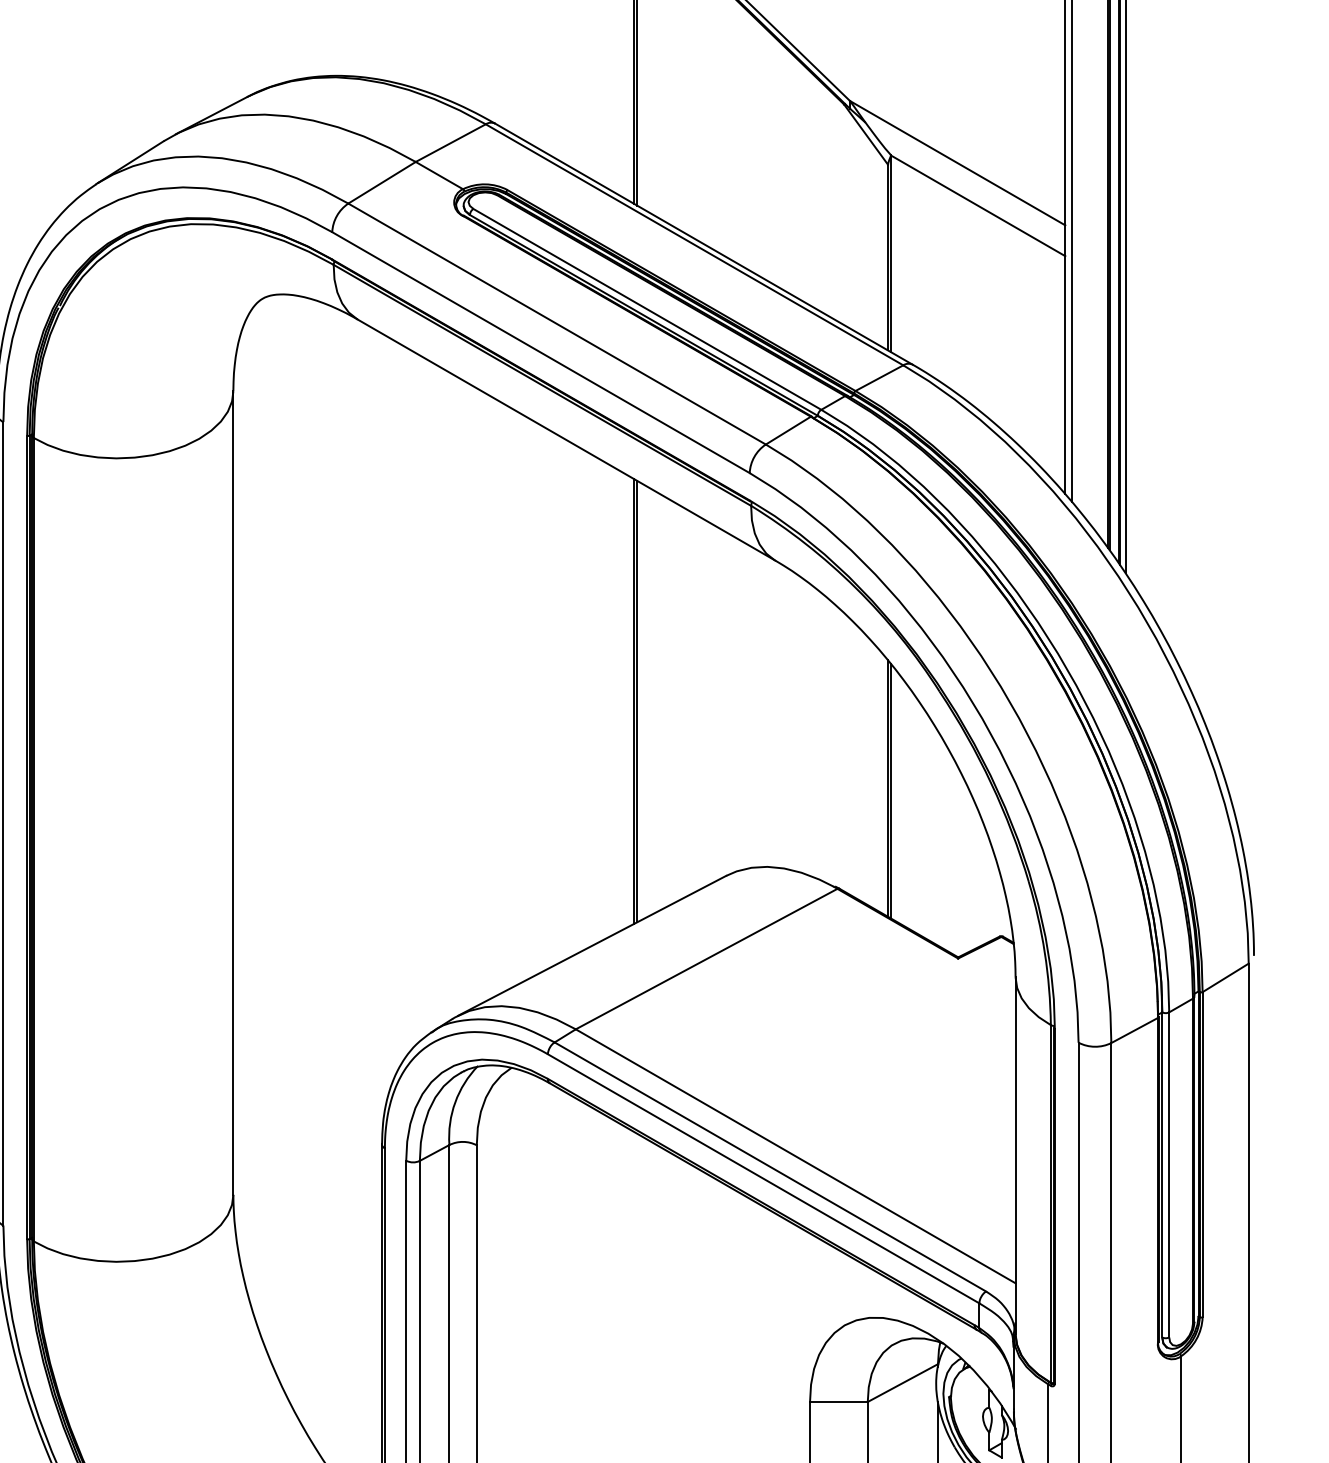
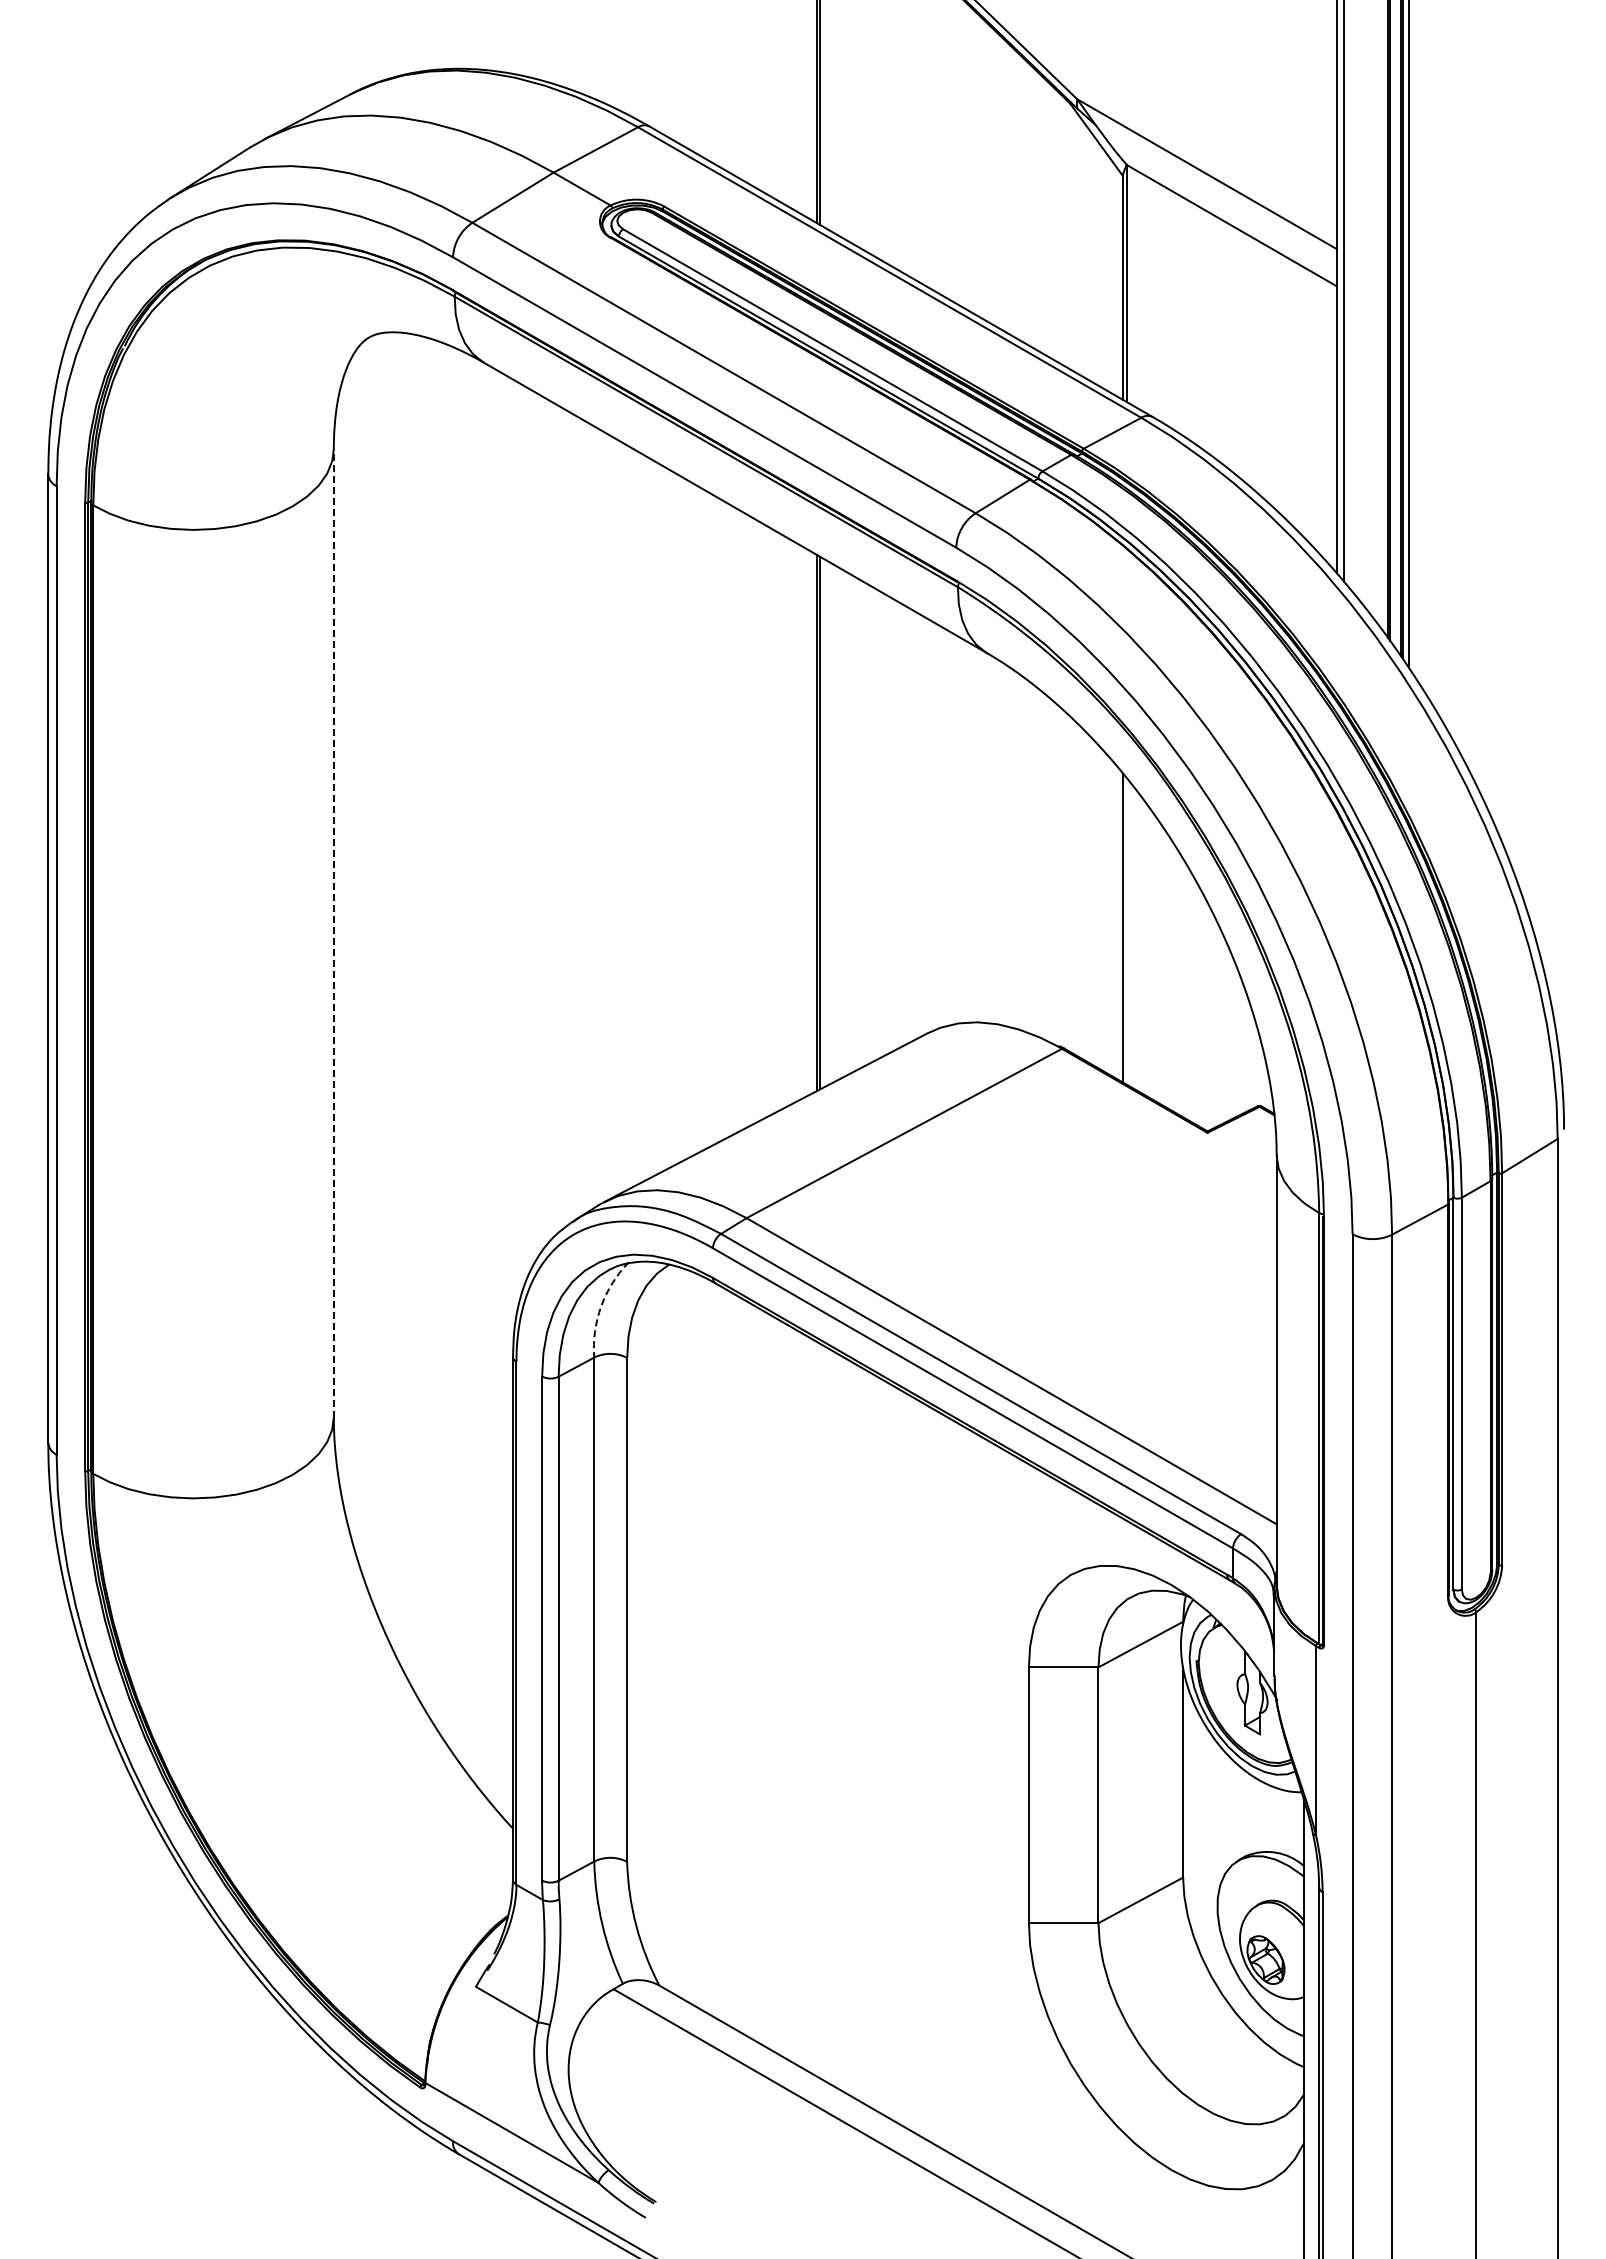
line: (890, 790) -> (1126, 930), removed
line: (233, 792) -> (333, 932), solid -> dashed
arc: (455, 1102) -> (601, 1306), solid -> dashed

